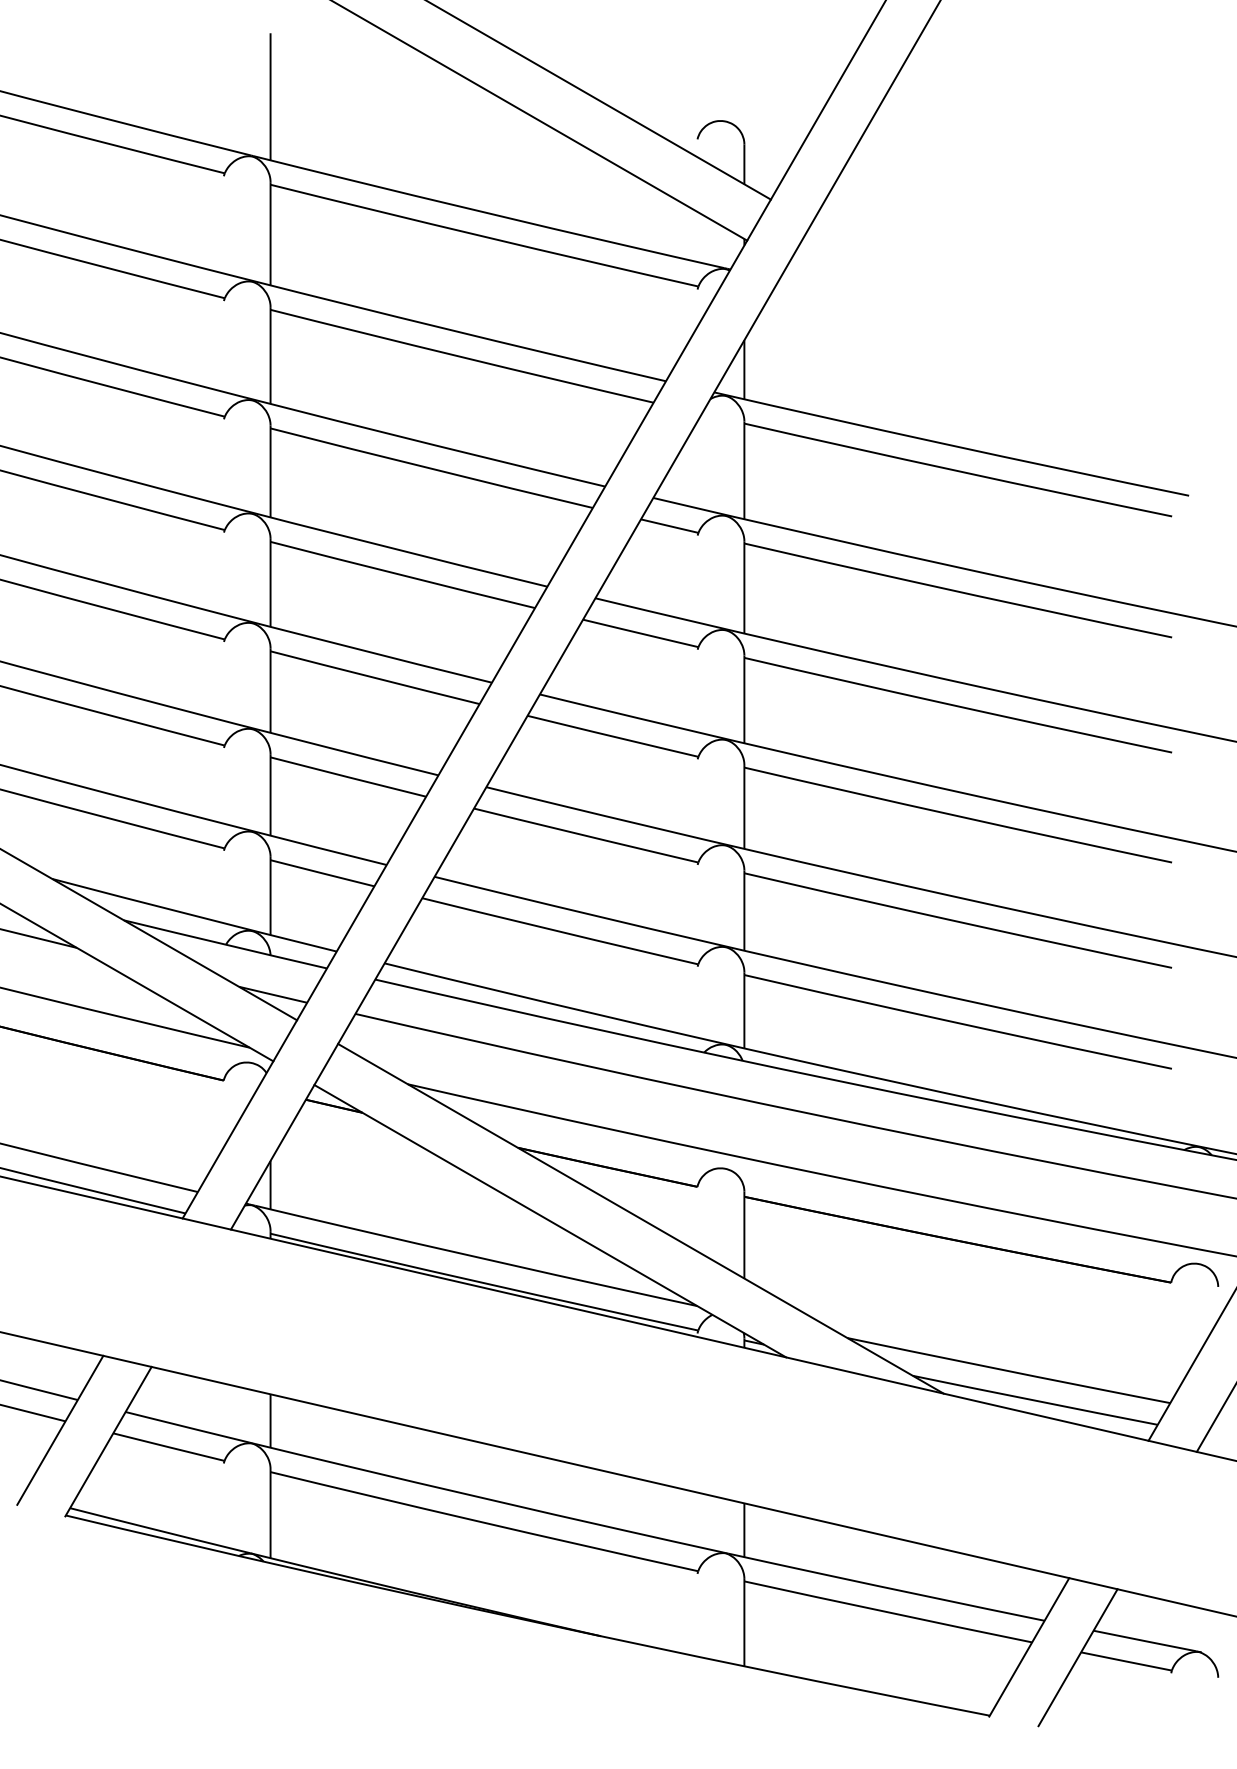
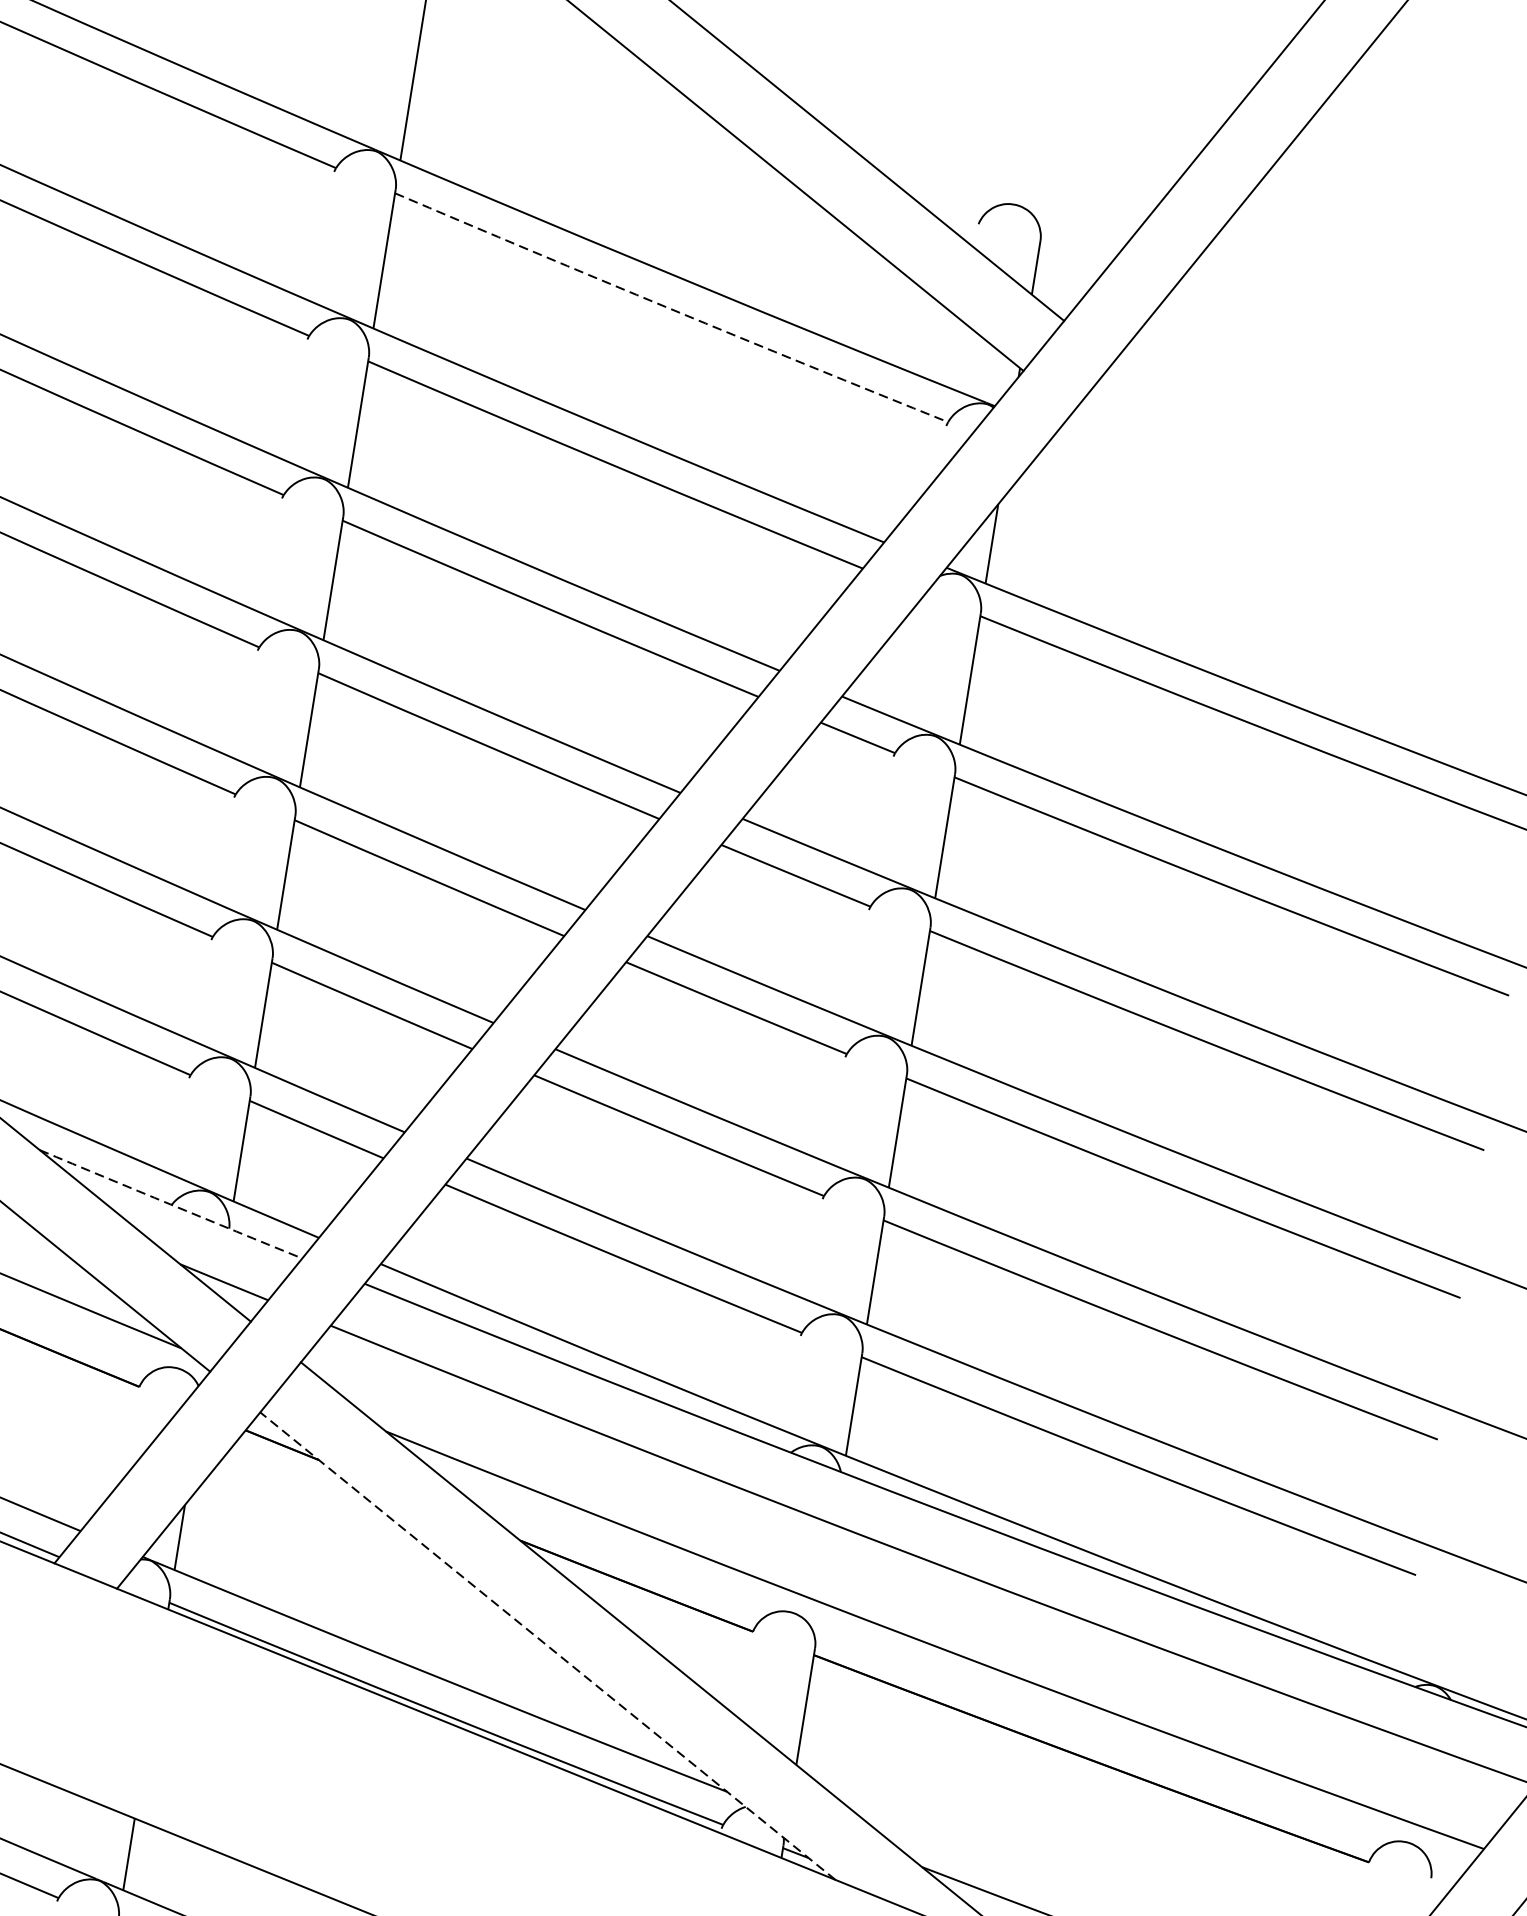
arc: (484, 236) -> (671, 308), solid -> dashed
arc: (225, 944) -> (171, 1204), solid -> dashed
line: (549, 1220) -> (546, 1645), solid -> dashed

